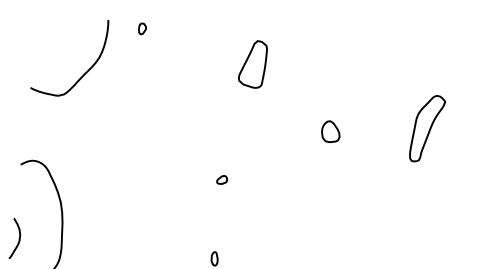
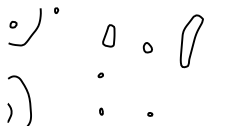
part: (45, 48) -> (13, 24), added
part: (252, 63) -> (108, 35), moved
part: (426, 129) -> (191, 41), size x1.67

